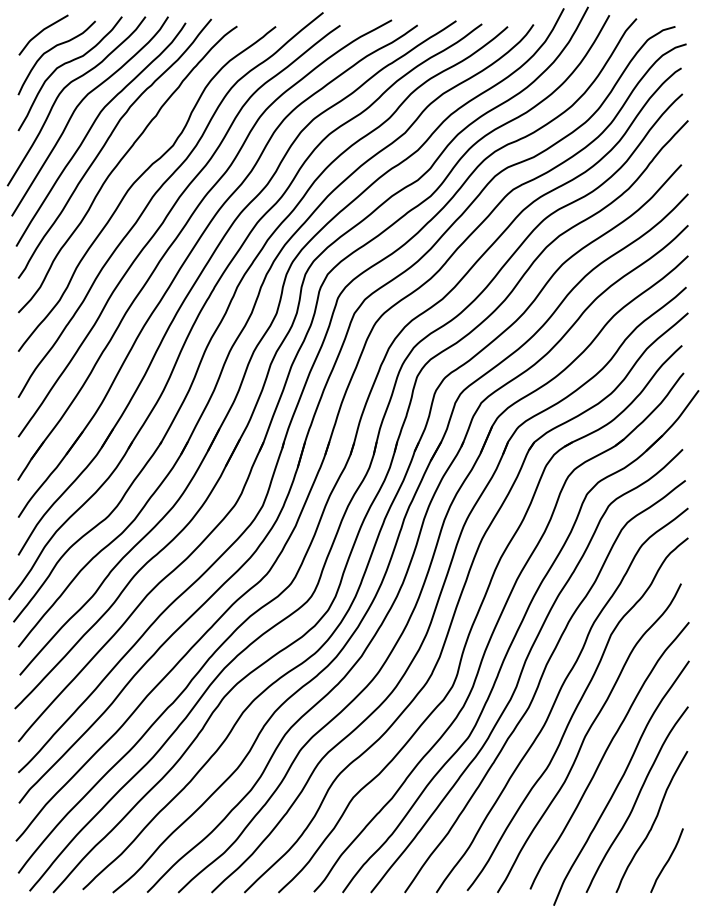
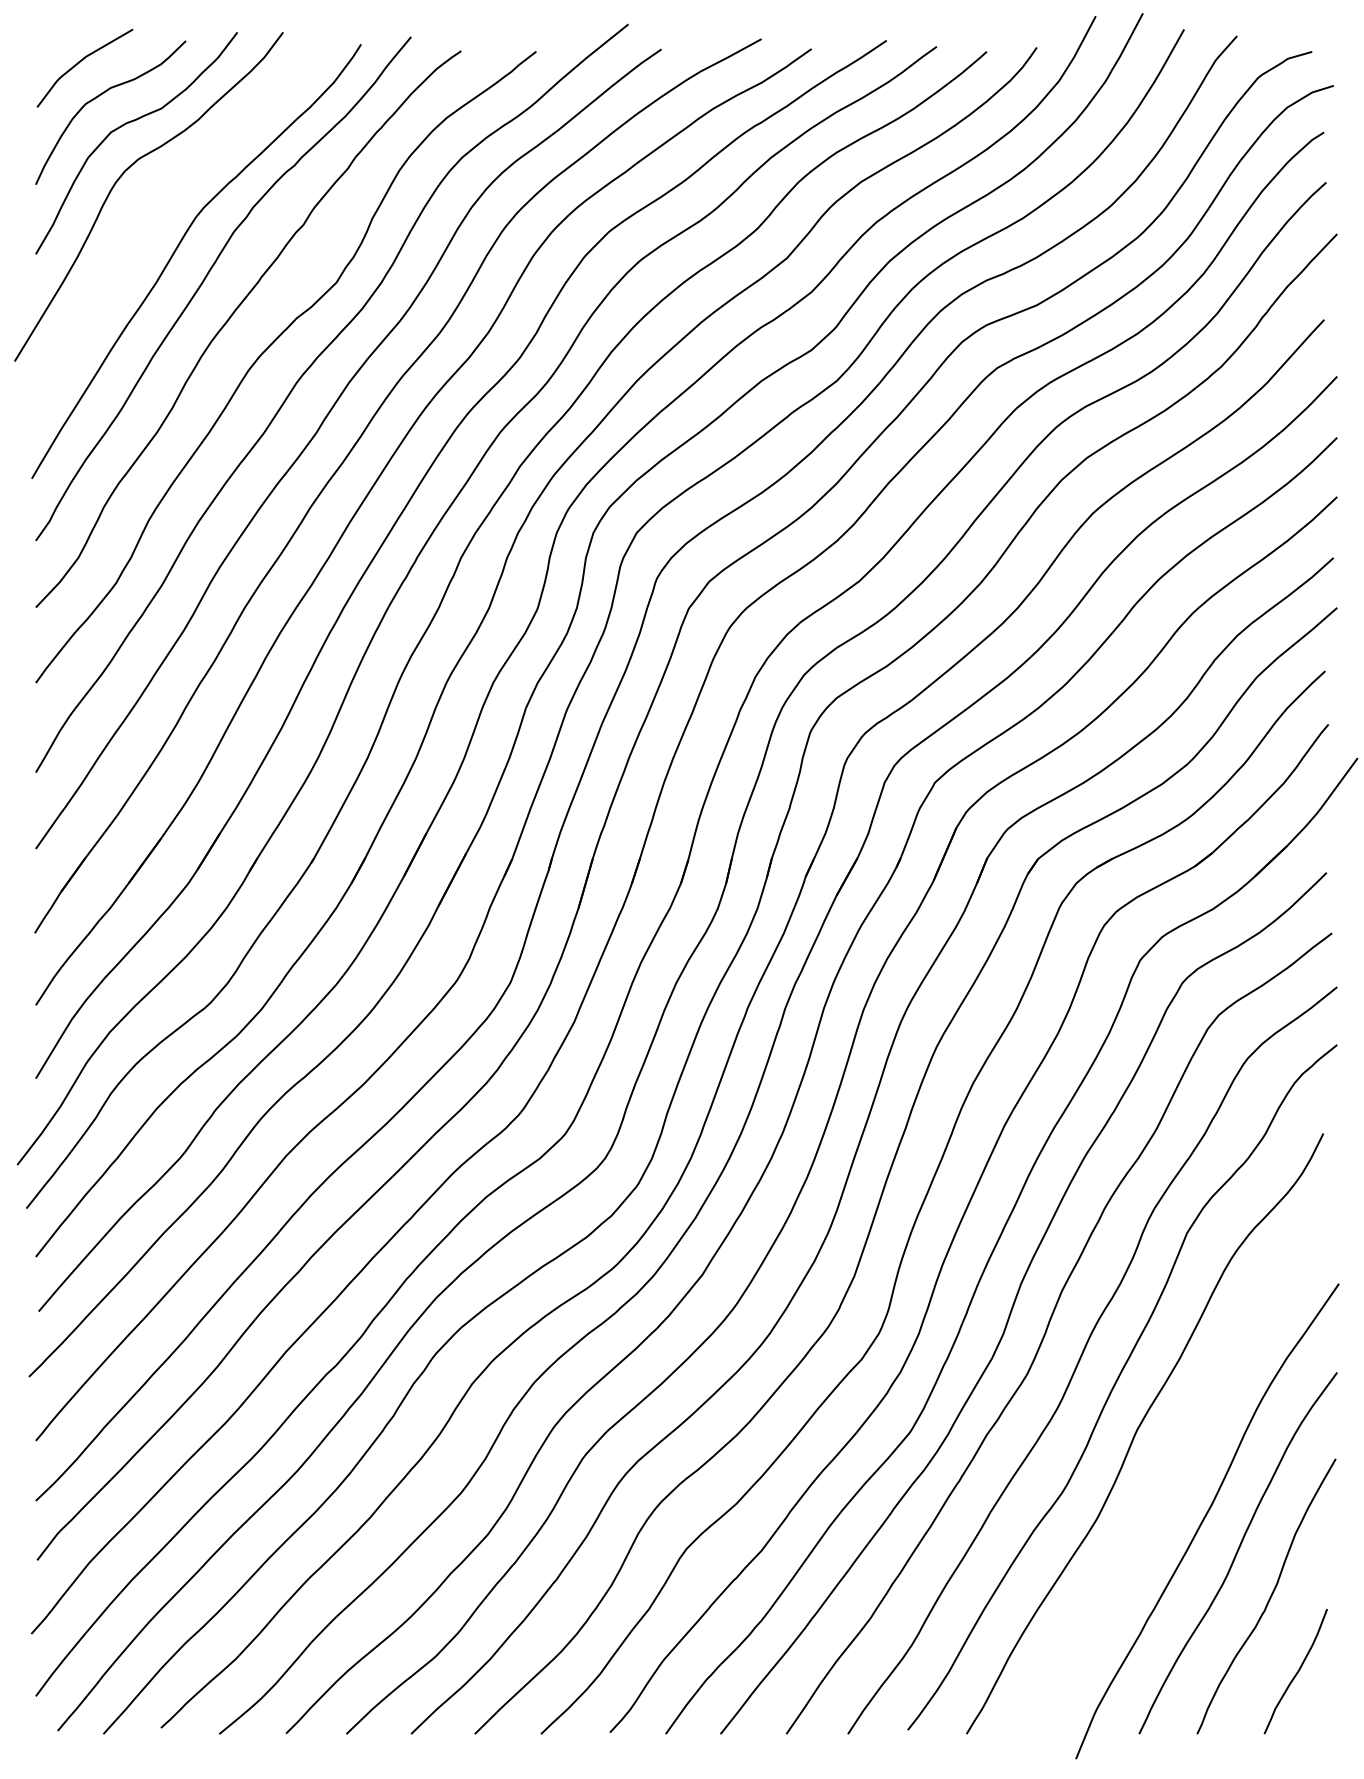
curve: (77, 108) -> (150, 210), removed
curve: (605, 754) -> (1176, 1465), removed

